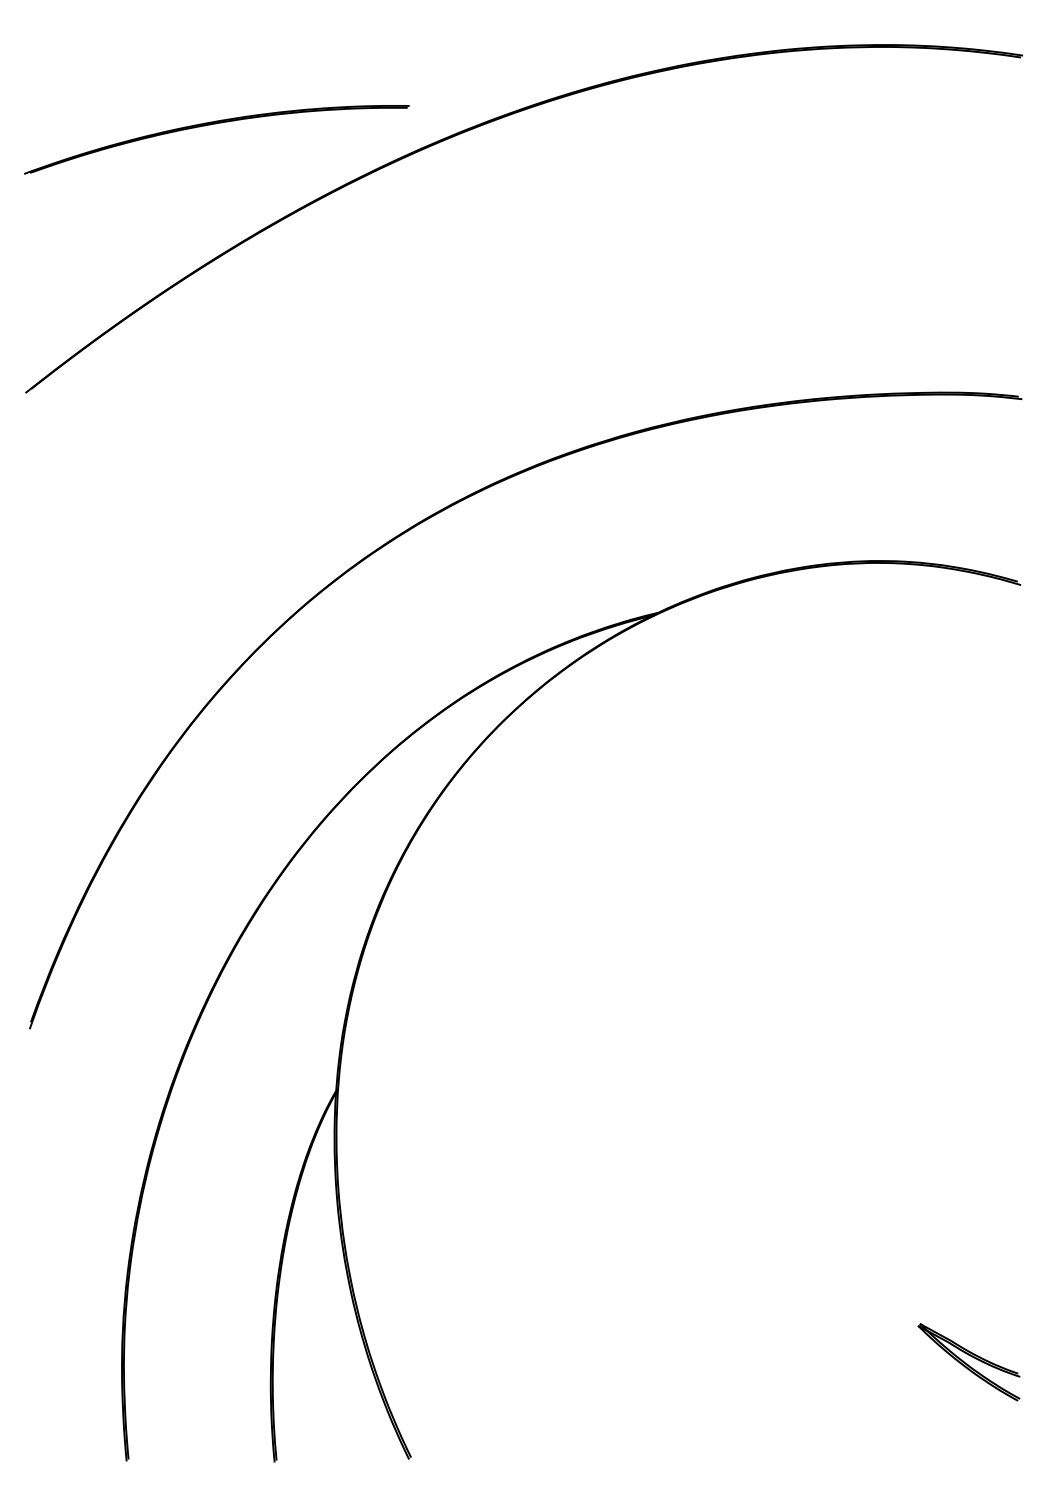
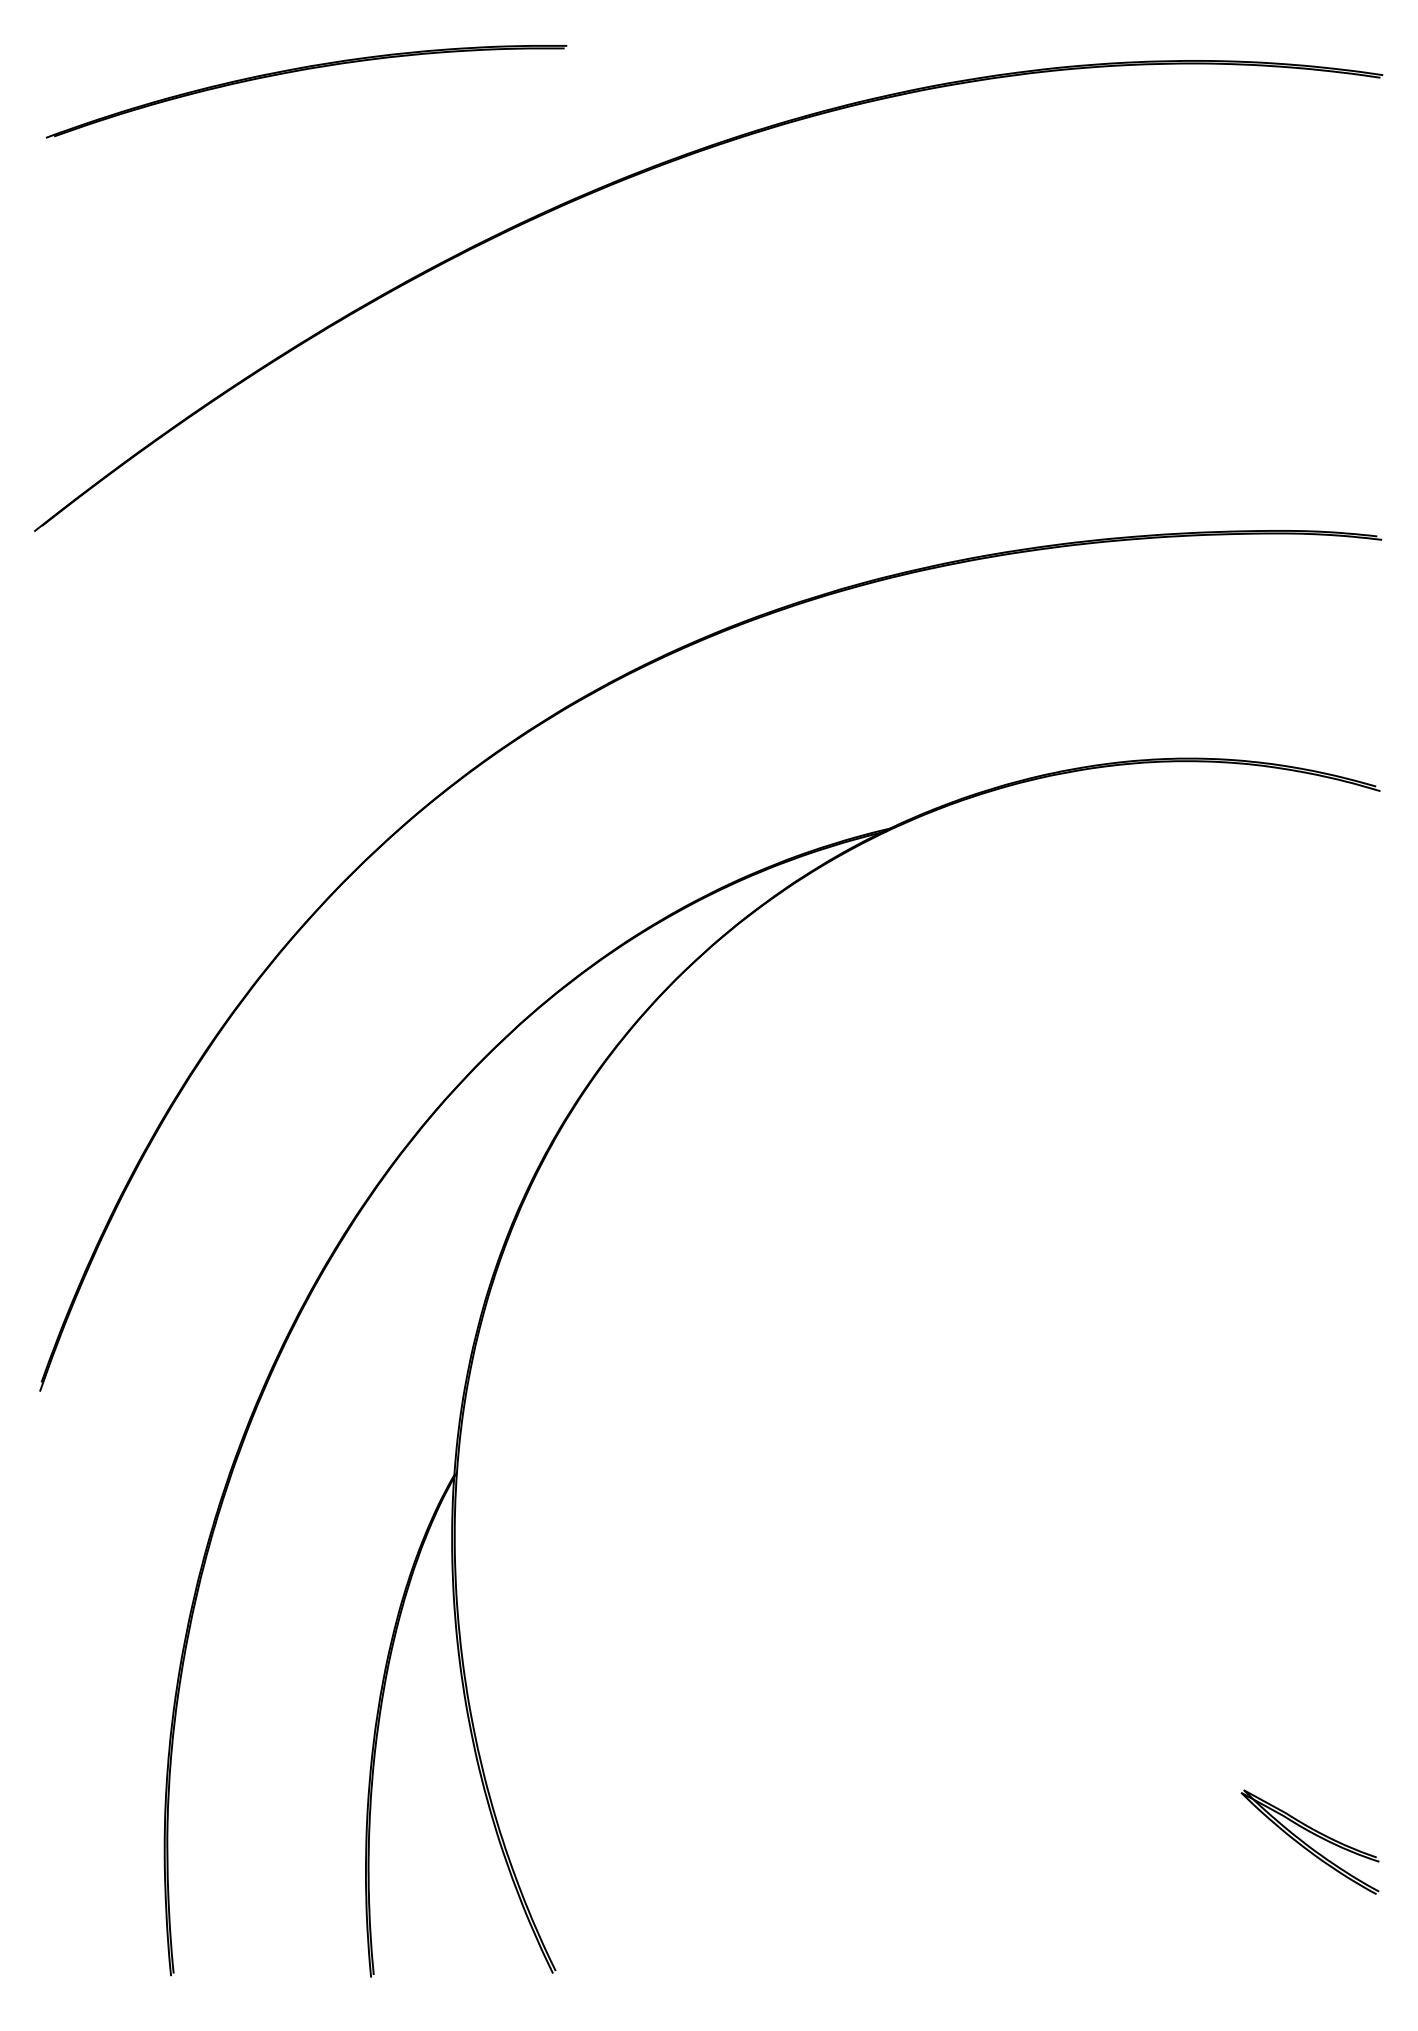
part: (216, 124) -> (306, 70), moved

